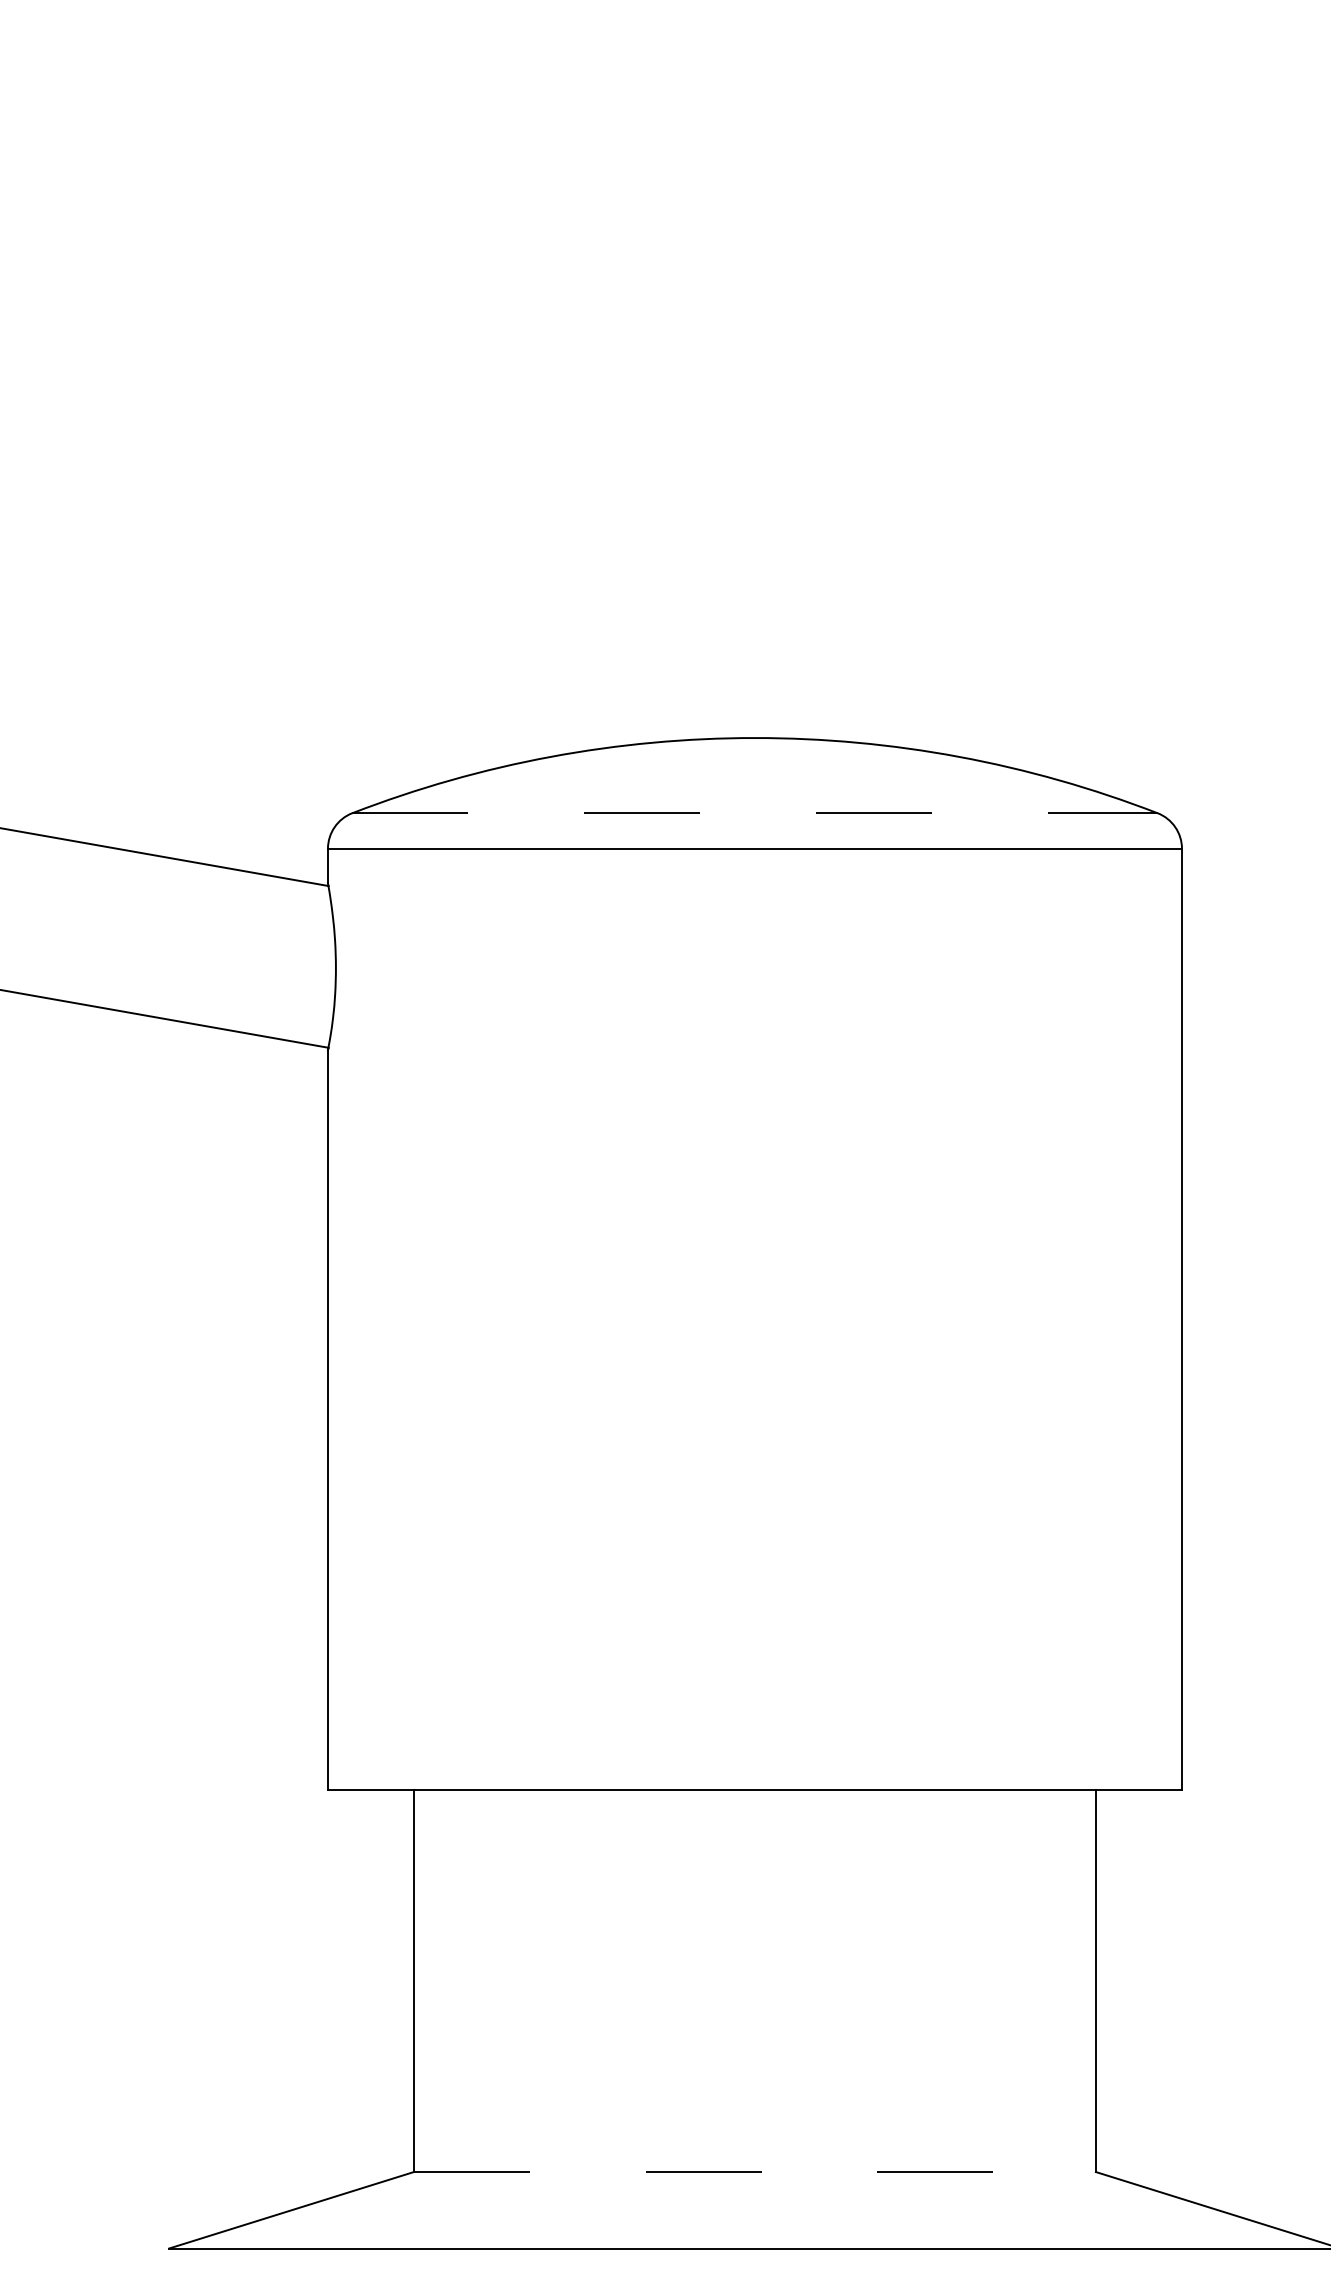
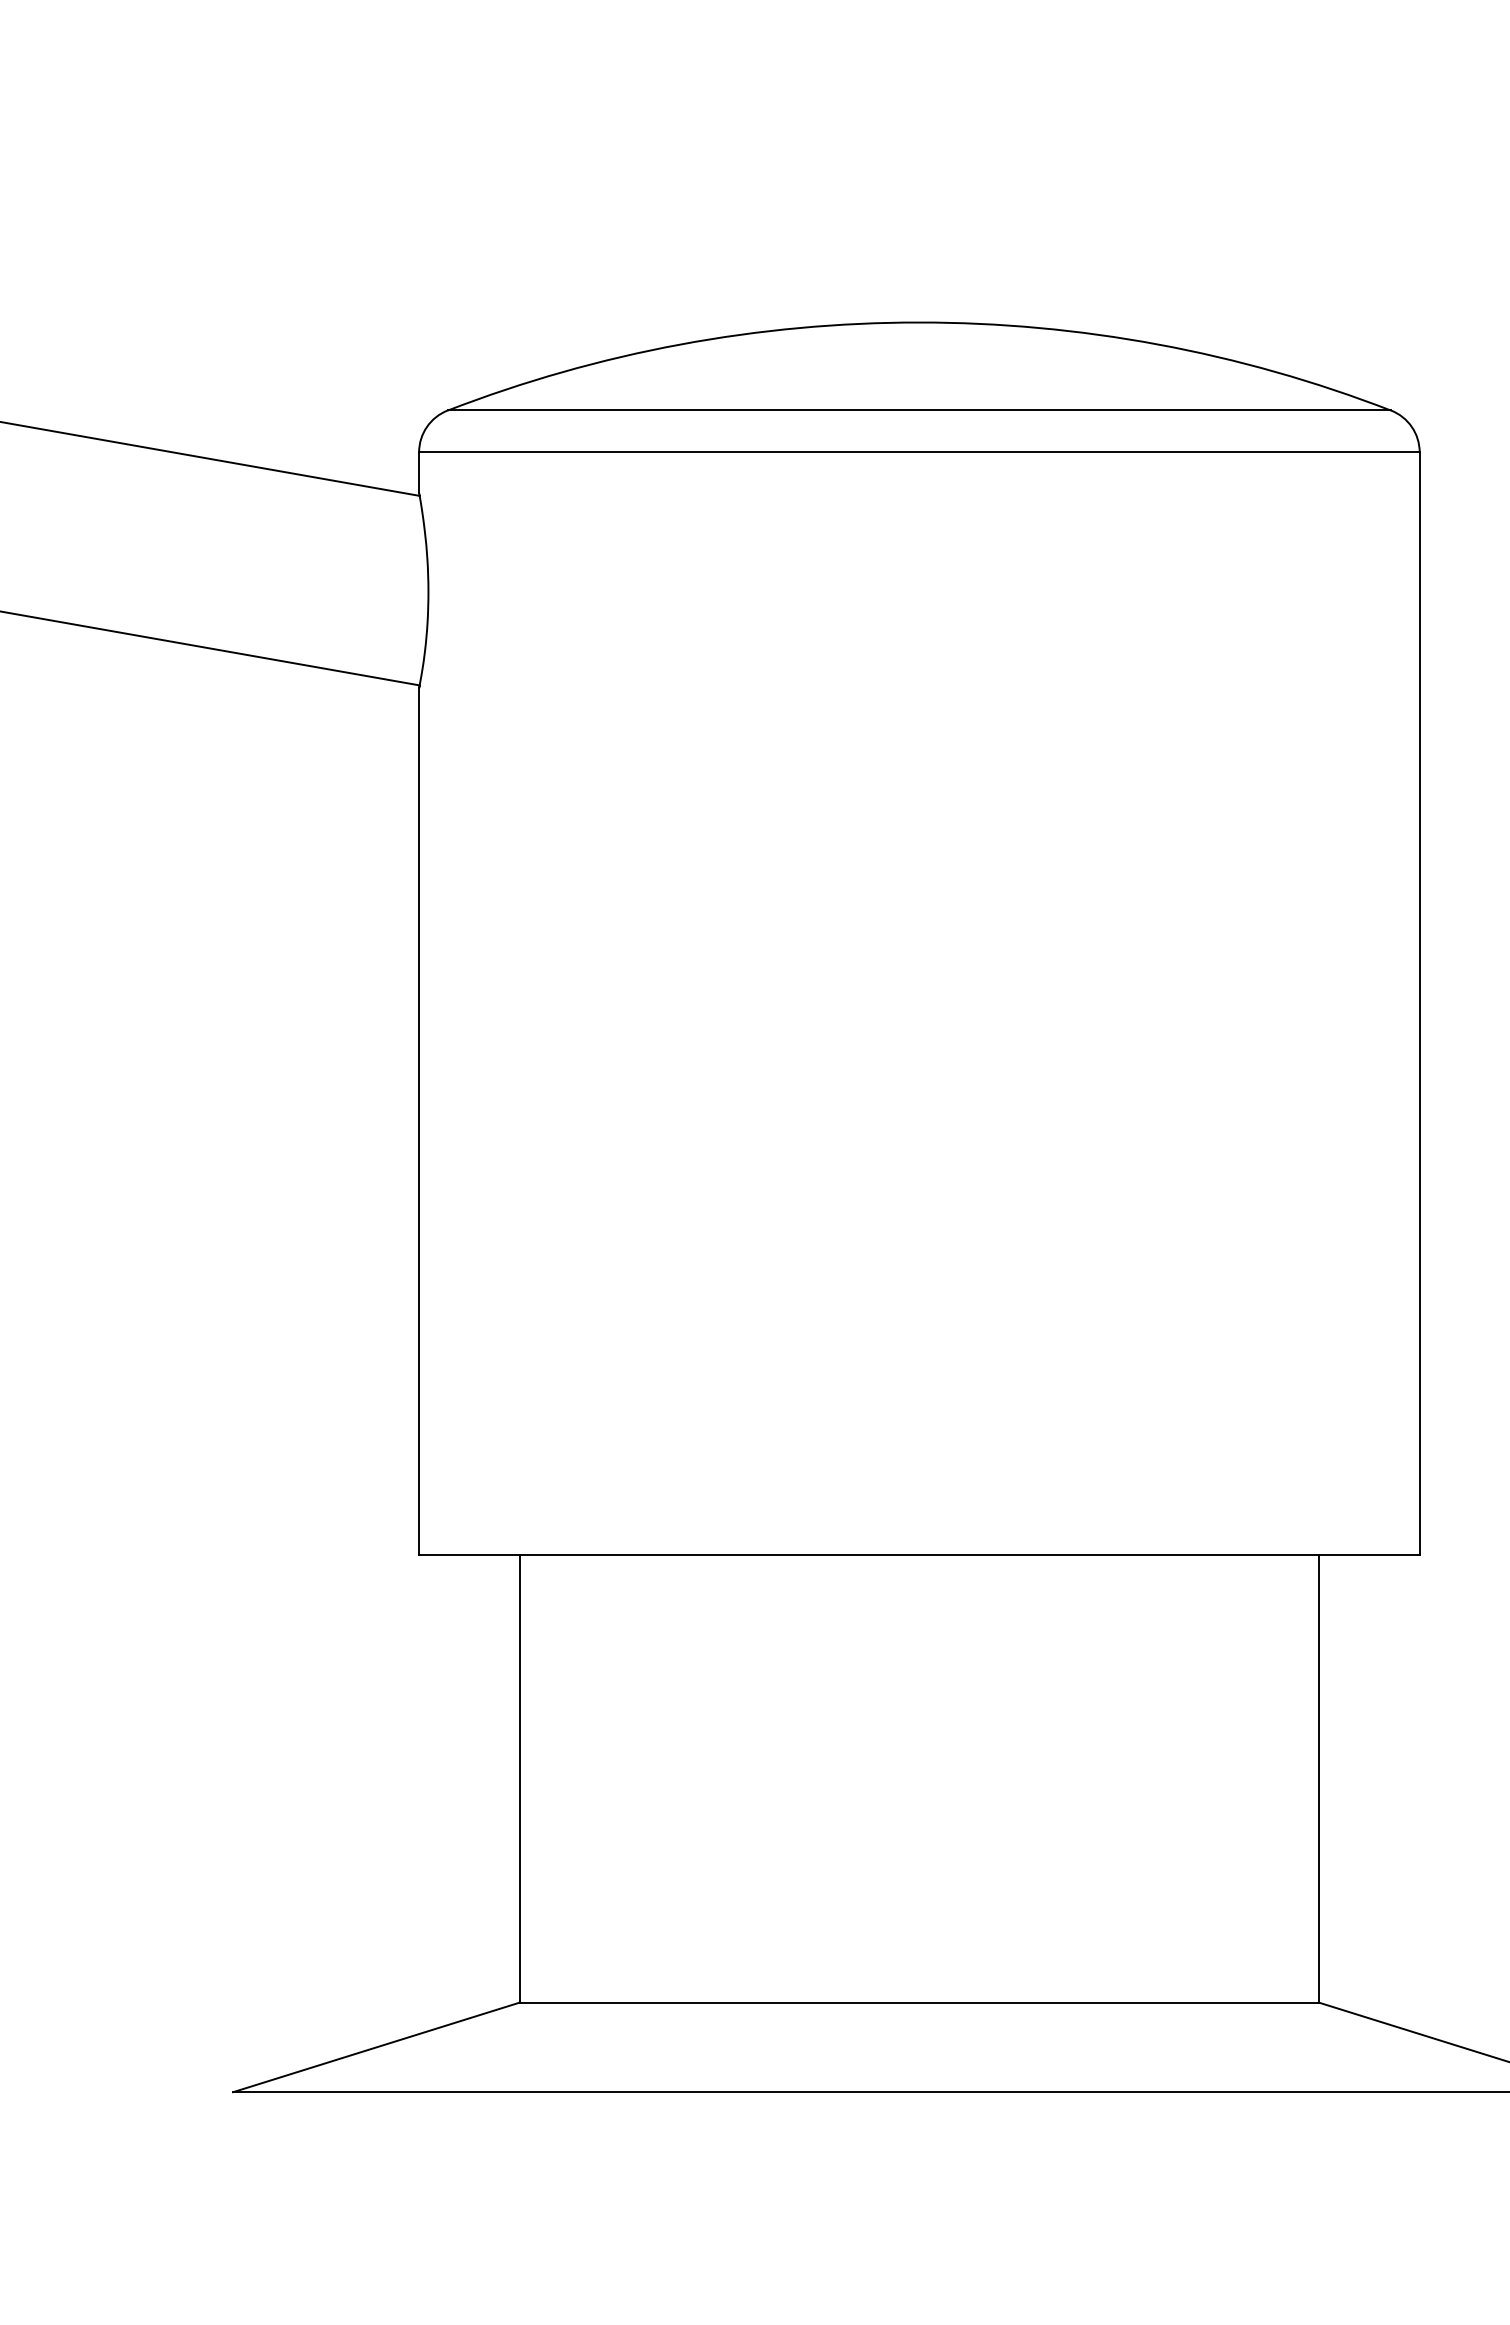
line: (754, 813) -> (918, 410), dashed -> solid
line: (754, 2172) -> (918, 2003), dashed -> solid

